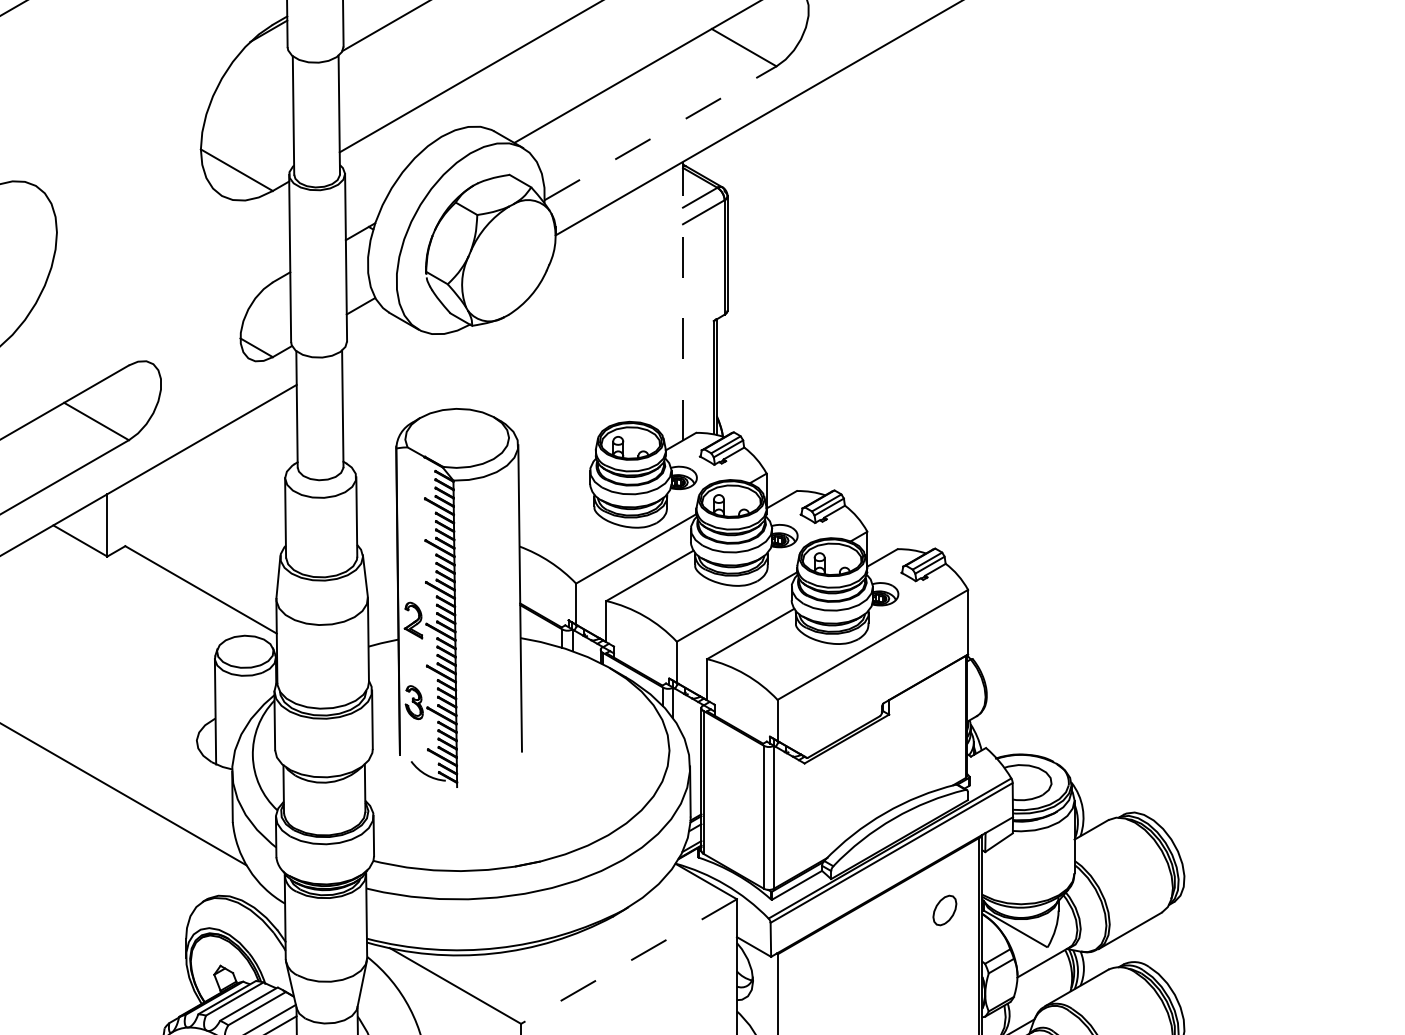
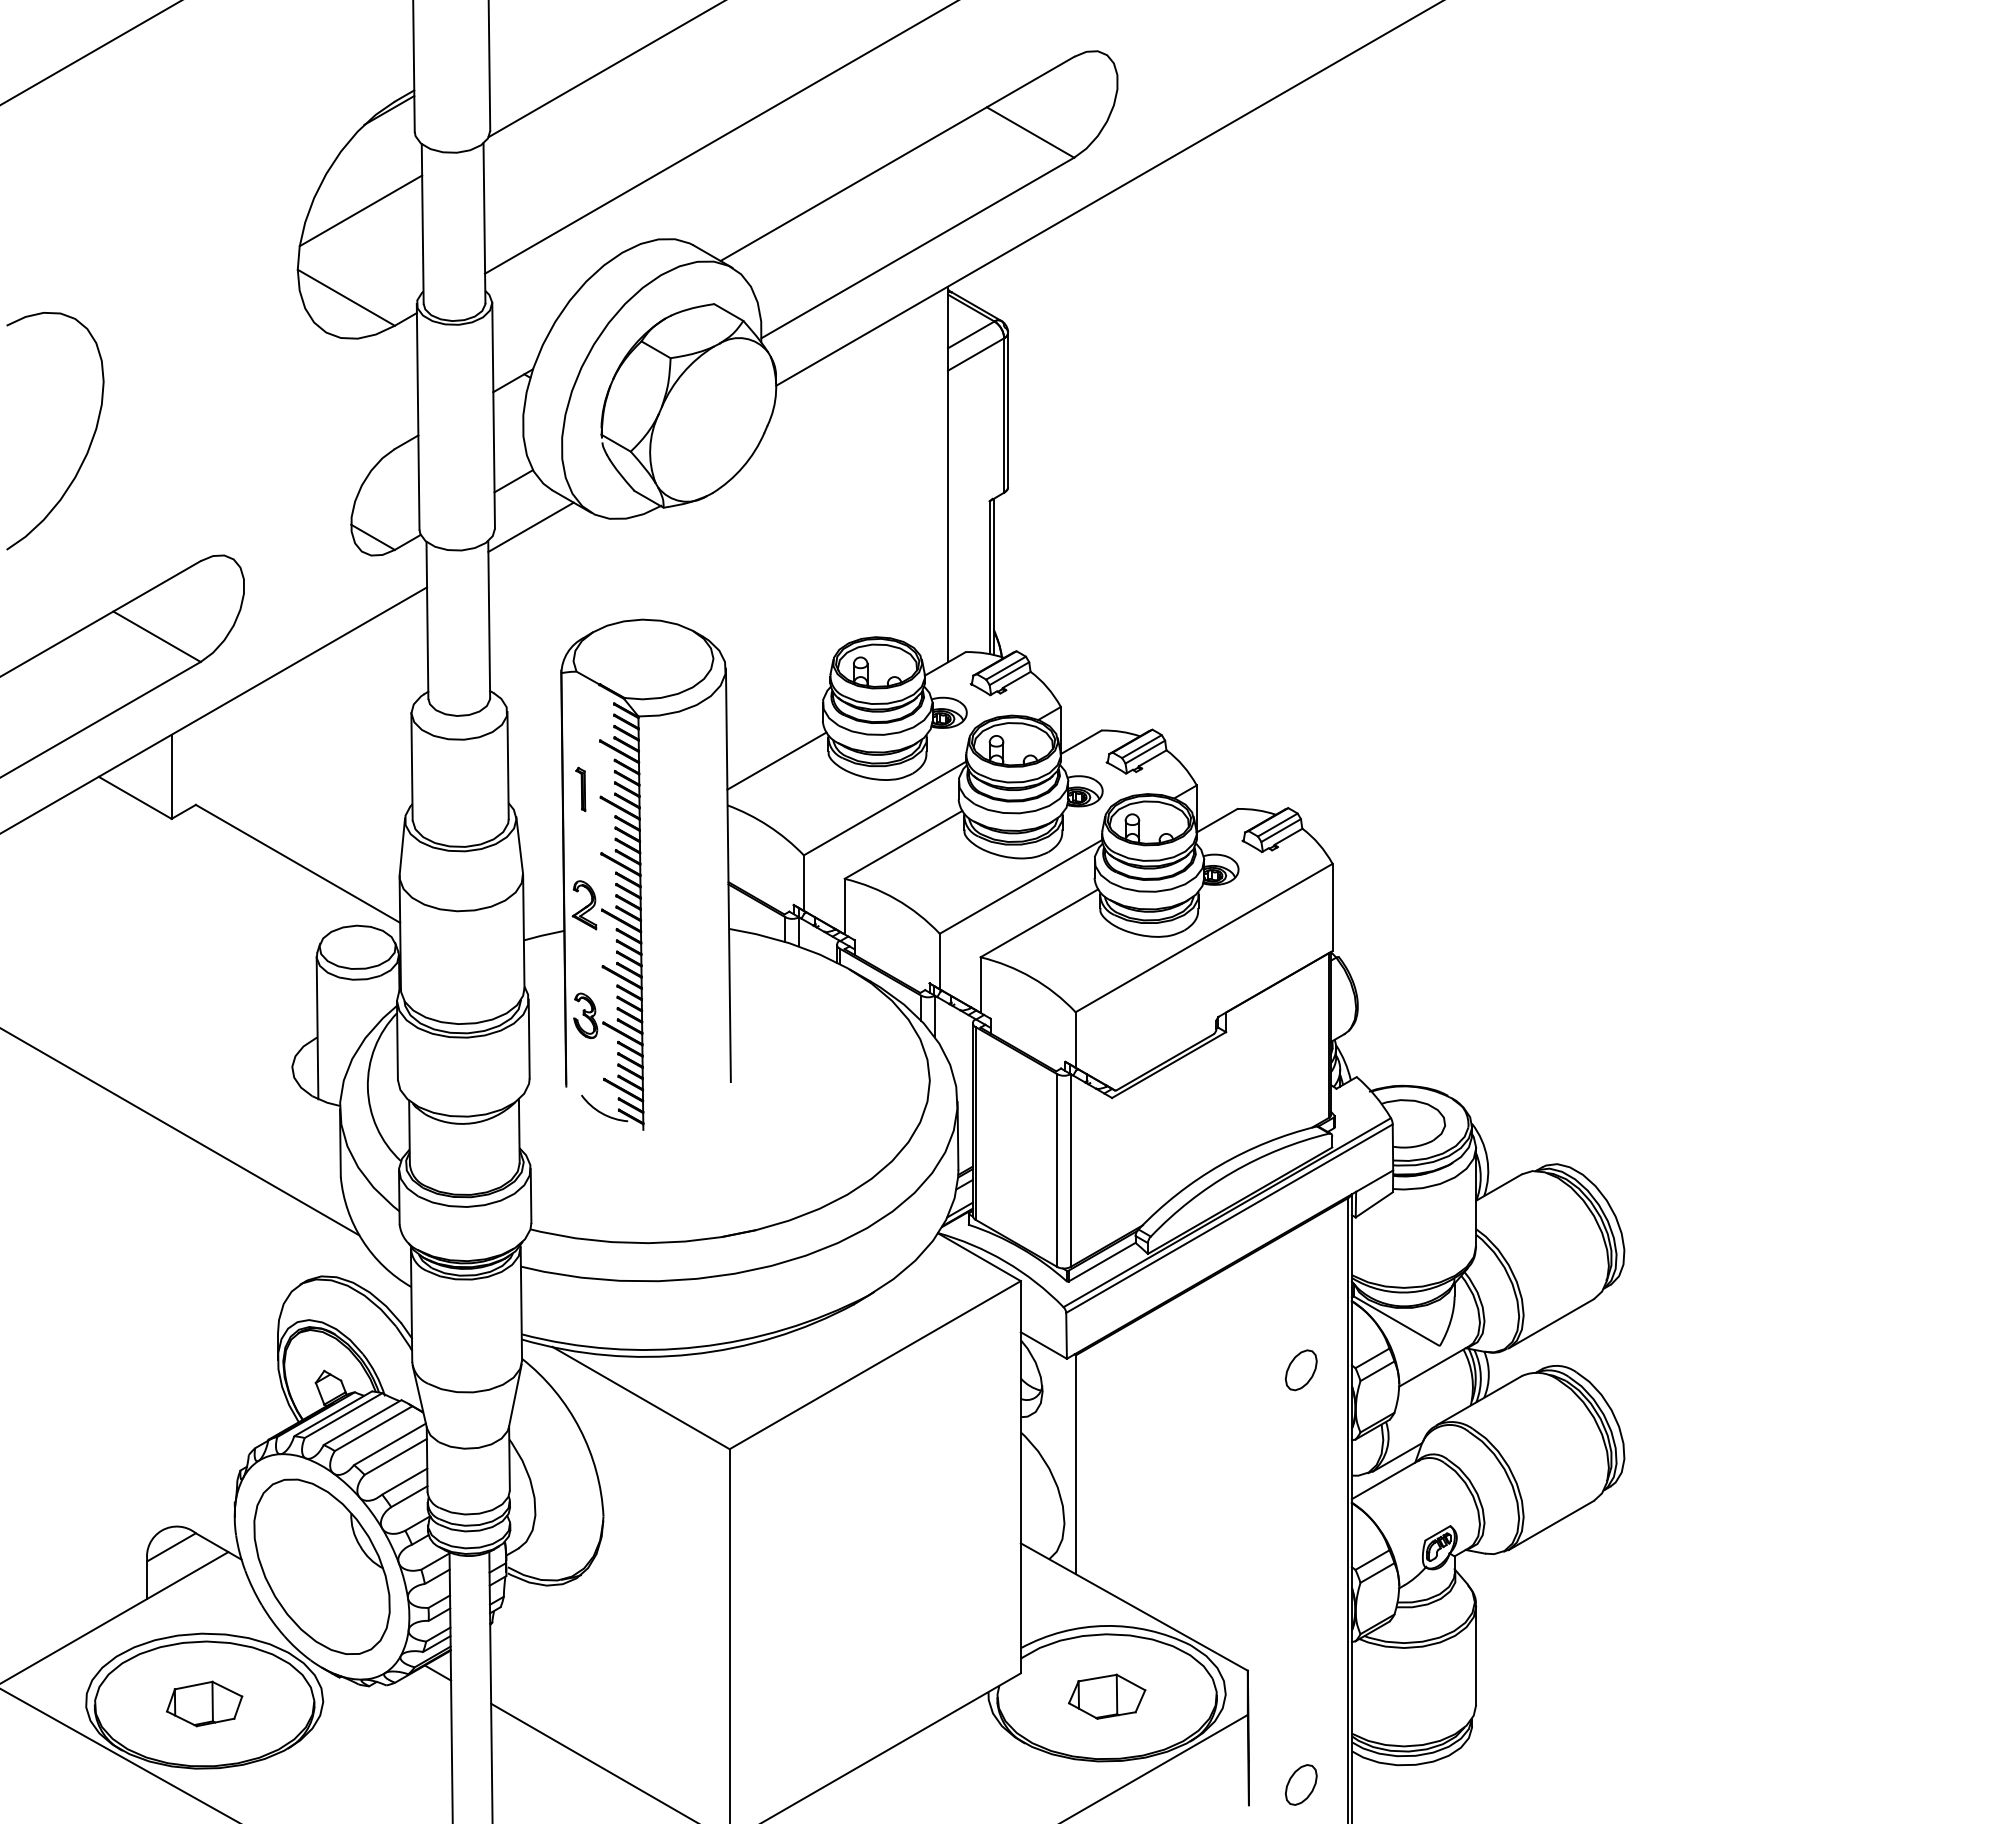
line: (247, 105) -> (360, 210), added
line: (661, 132) -> (918, 247), dashed -> solid
line: (683, 301) -> (948, 474), dashed -> solid
line: (373, 339) -> (530, 526), added
line: (555, 513) -> (776, 760), added
part: (410, 534) -> (580, 788), added
part: (944, 910) -> (1300, 1370), moved
line: (628, 961) -> (874, 1365), dashed -> solid

